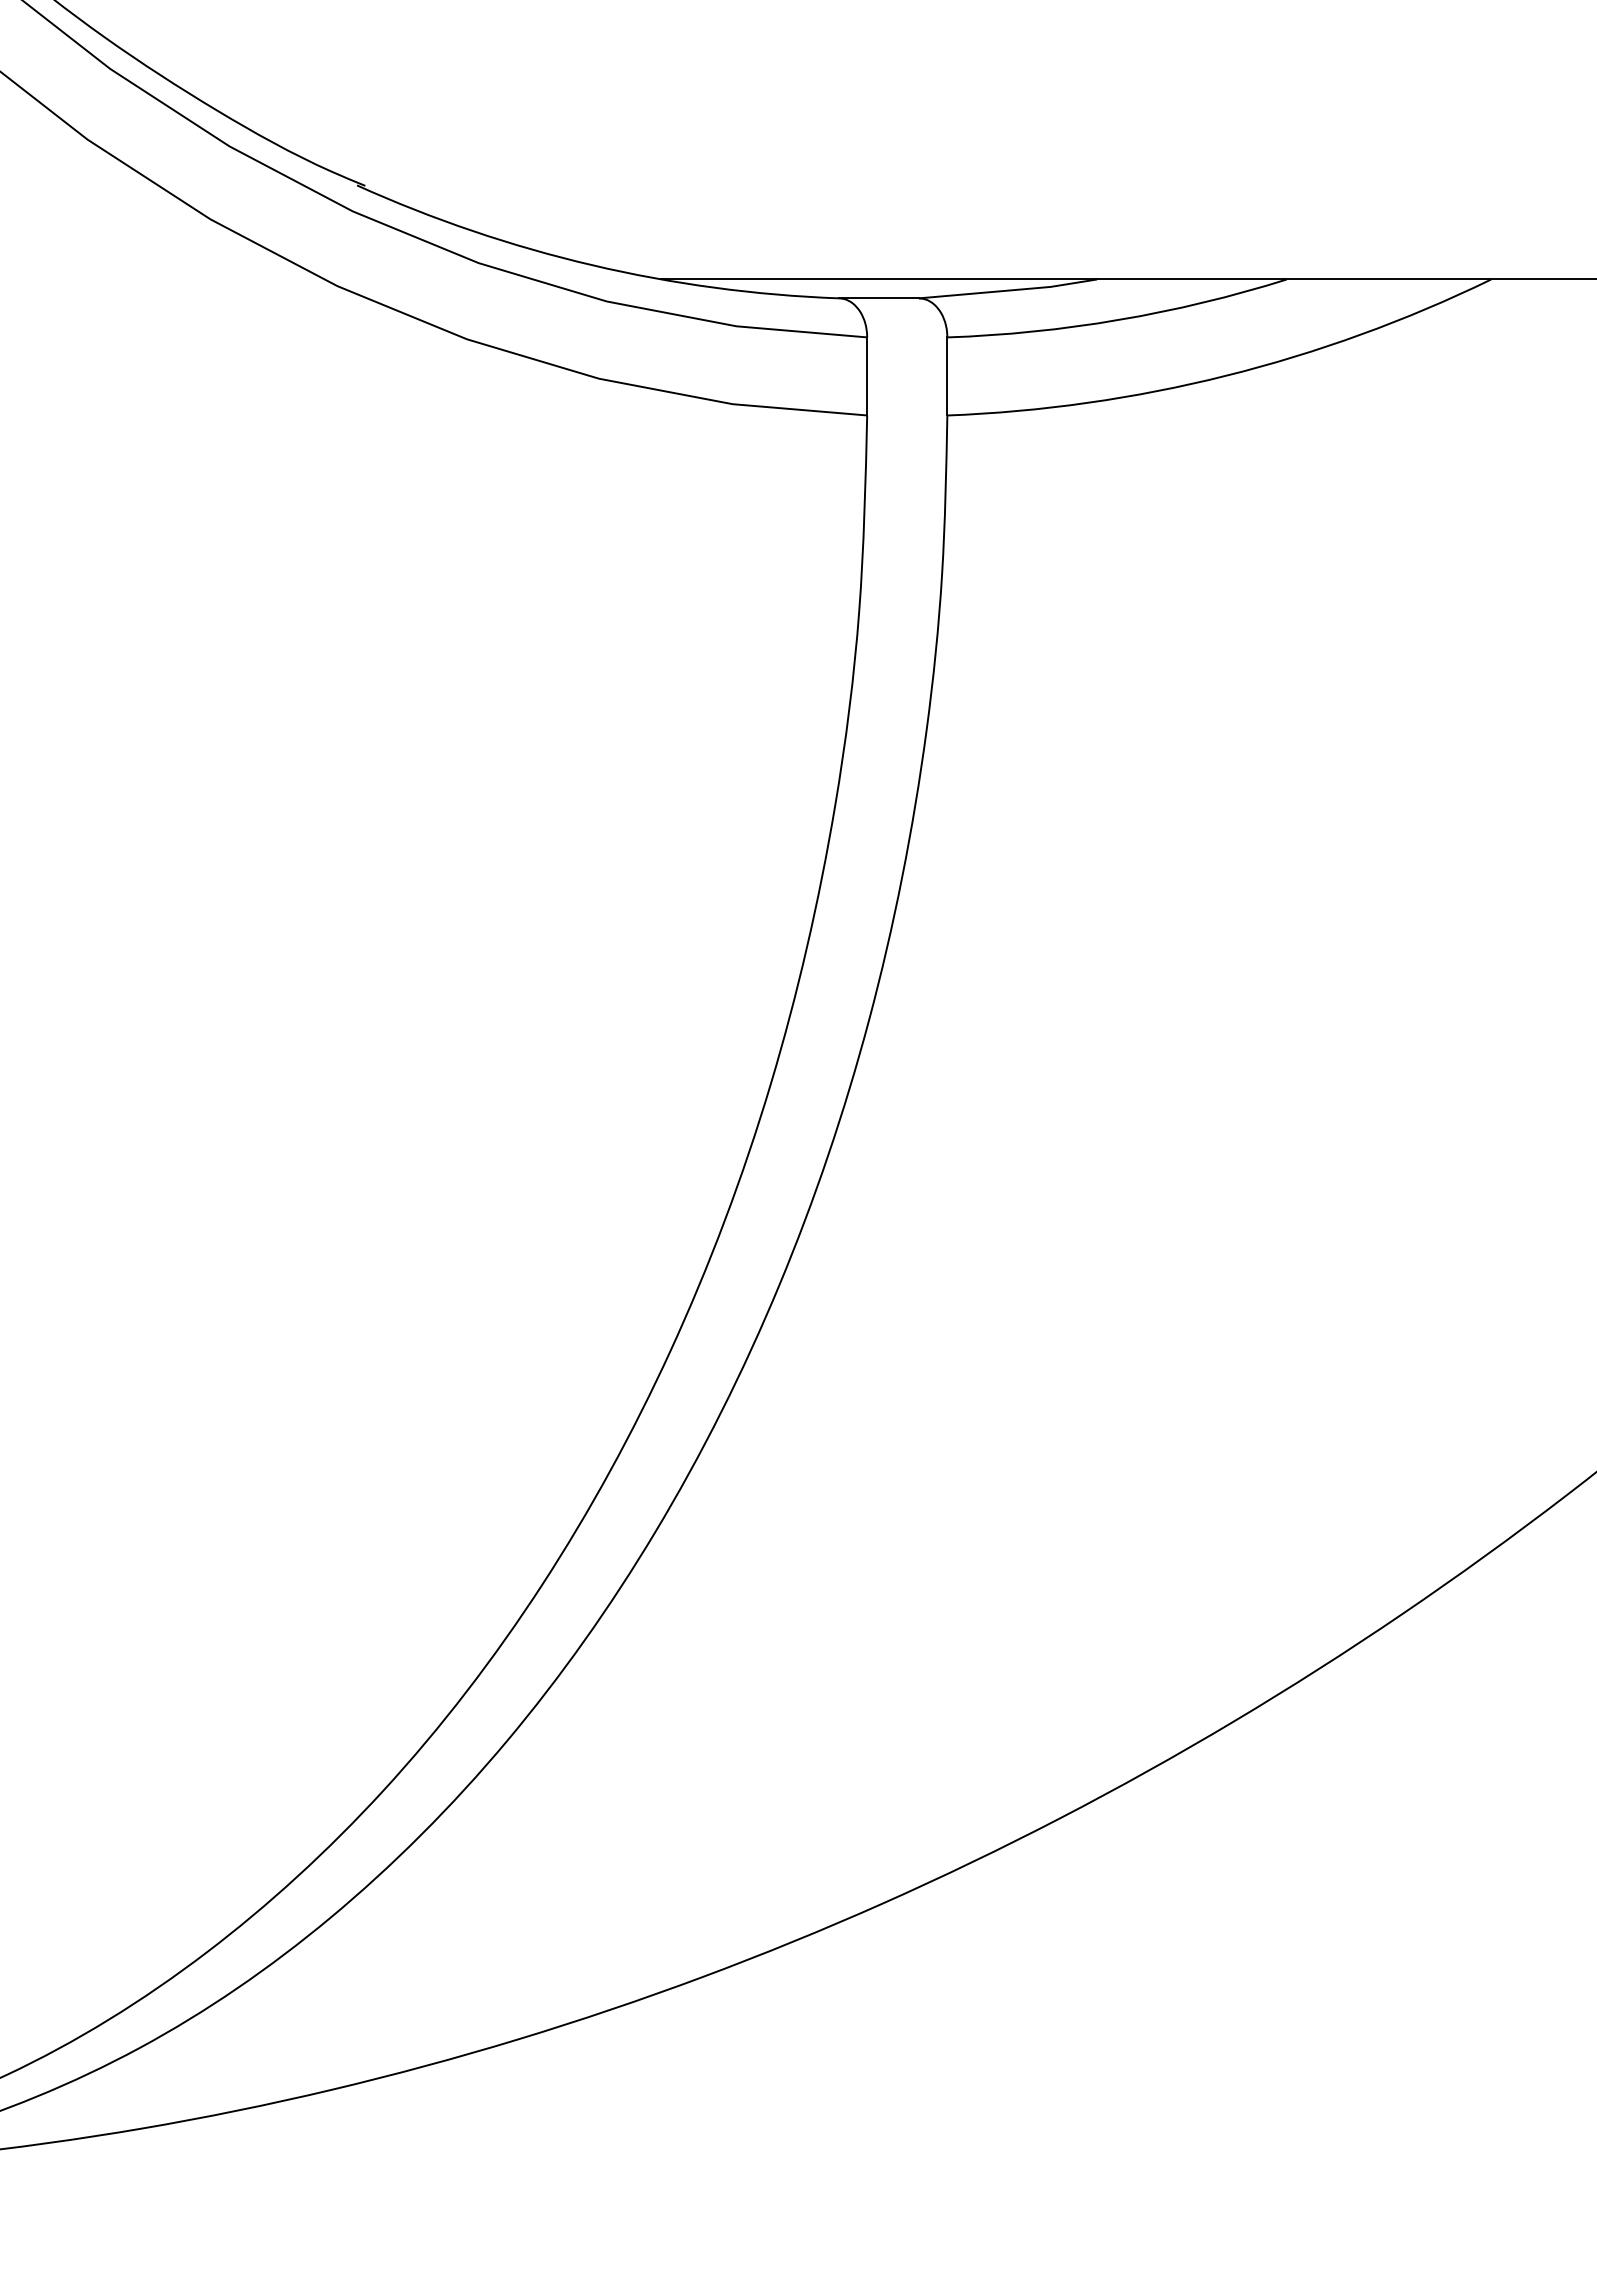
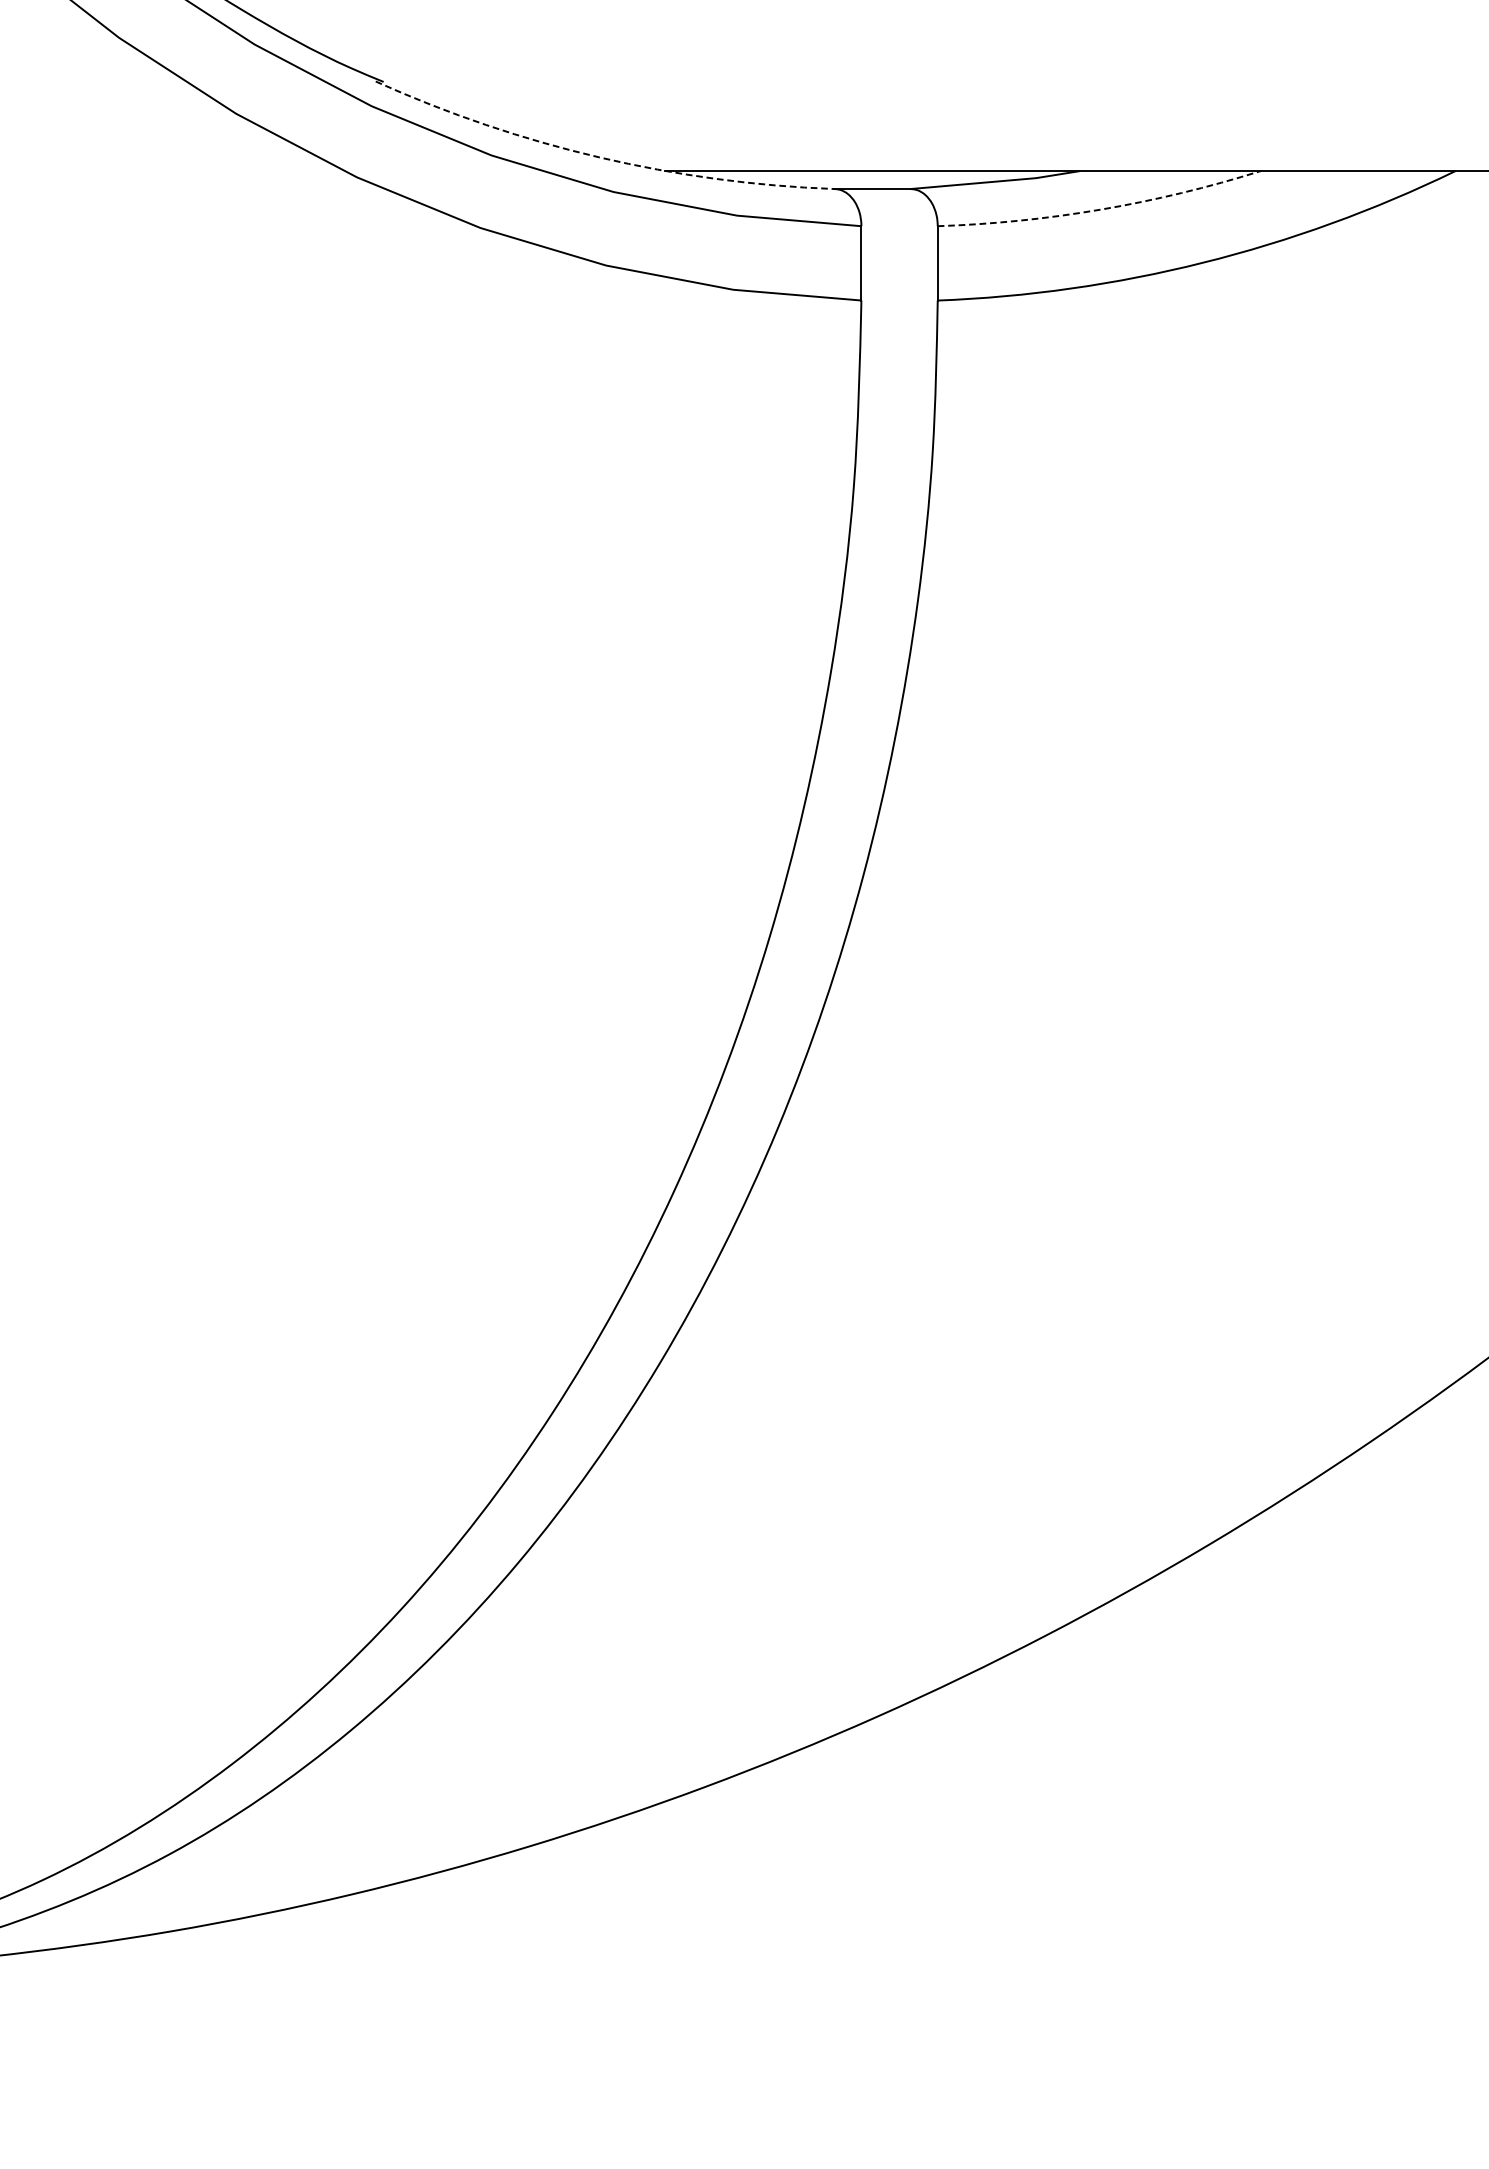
arc: (592, 265) -> (599, 157), solid -> dashed
arc: (1118, 319) -> (1100, 209), solid -> dashed

